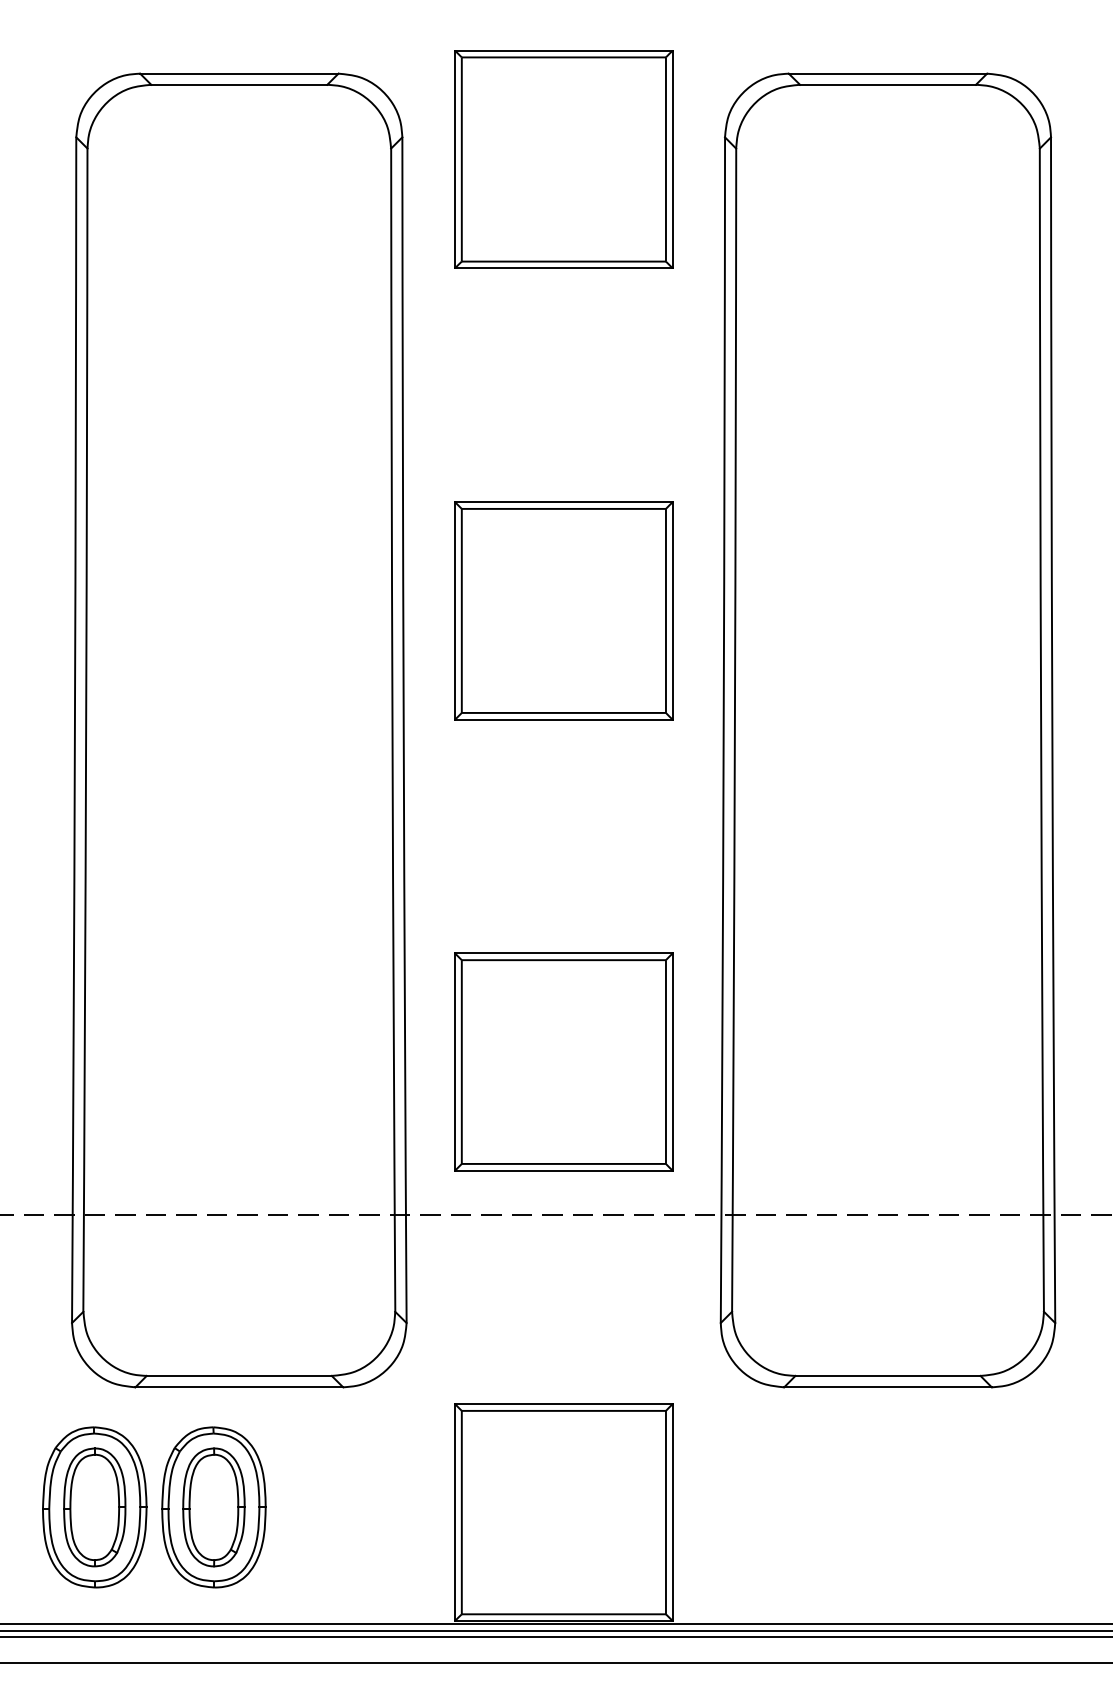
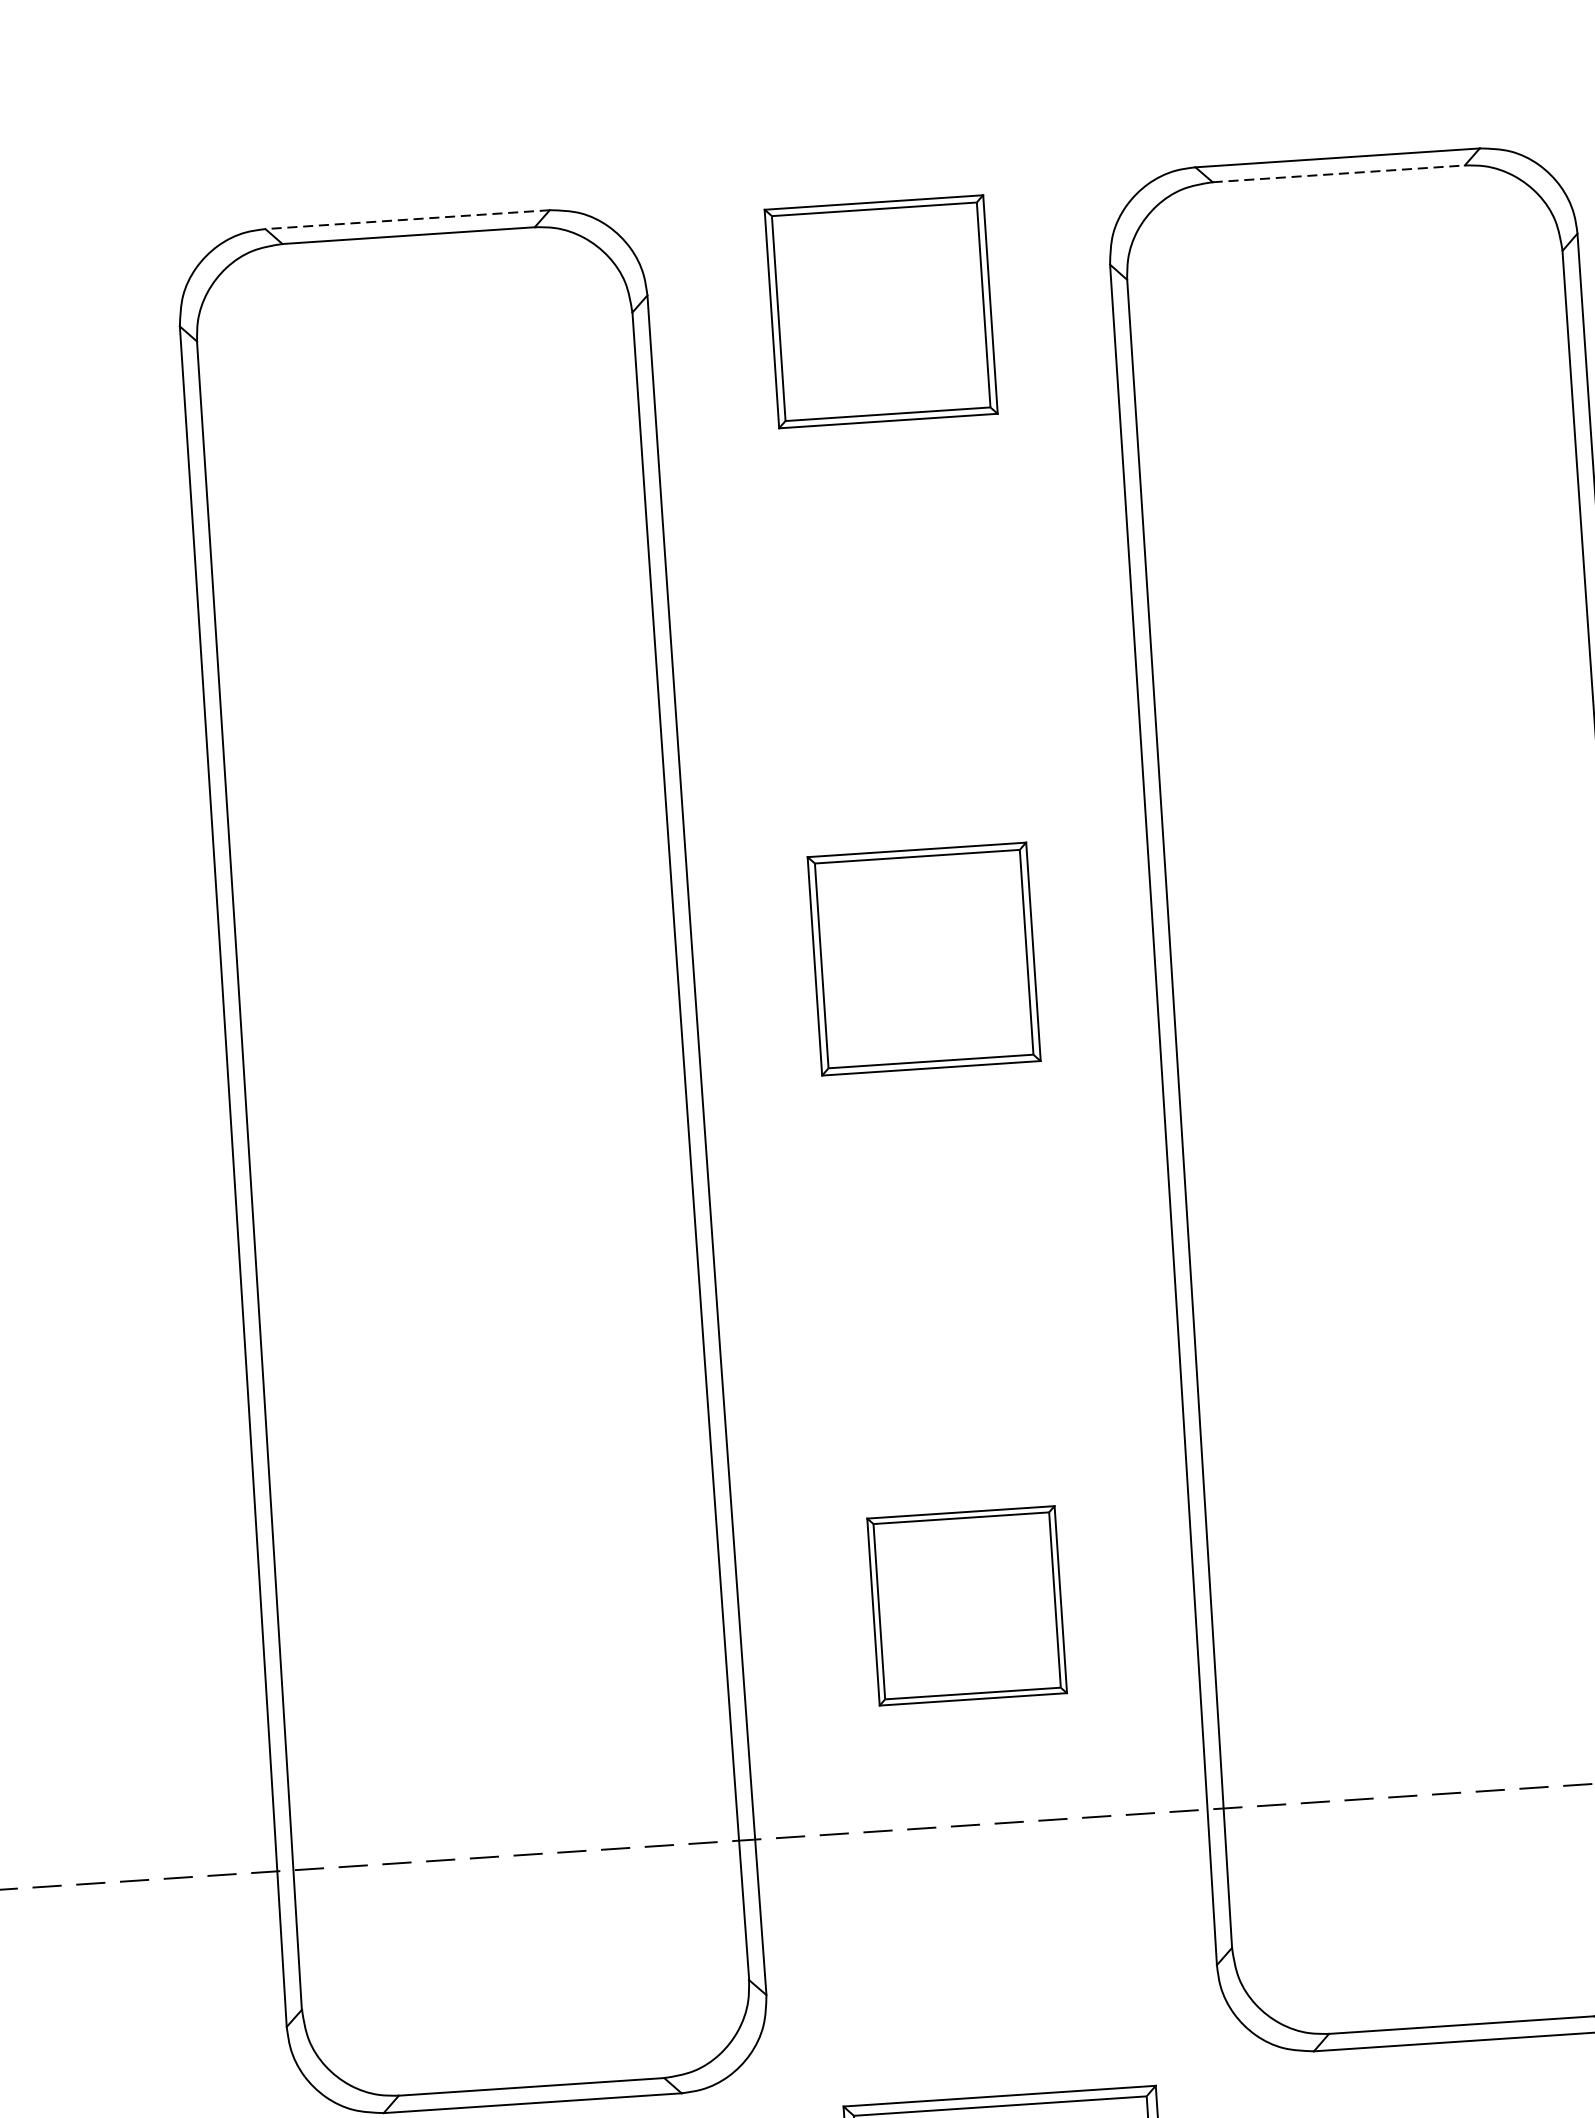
line: (238, 73) -> (406, 219), solid -> dashed
line: (888, 84) -> (1339, 173), solid -> dashed
part: (563, 159) -> (880, 311), size x0.7
part: (563, 610) -> (923, 958), size x0.7
part: (563, 1061) -> (966, 1605), size x0.6

